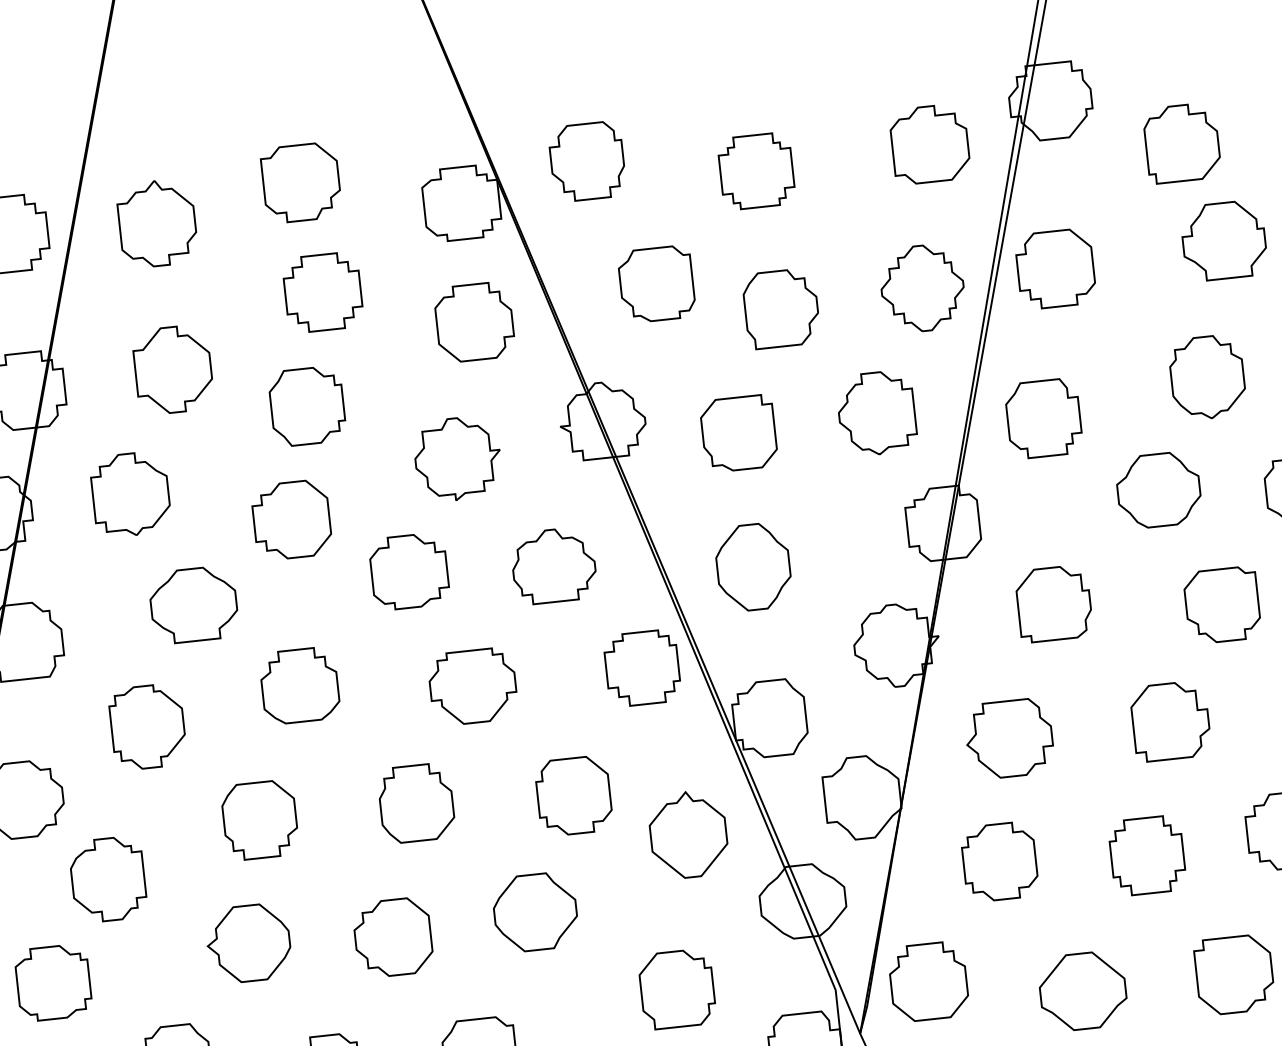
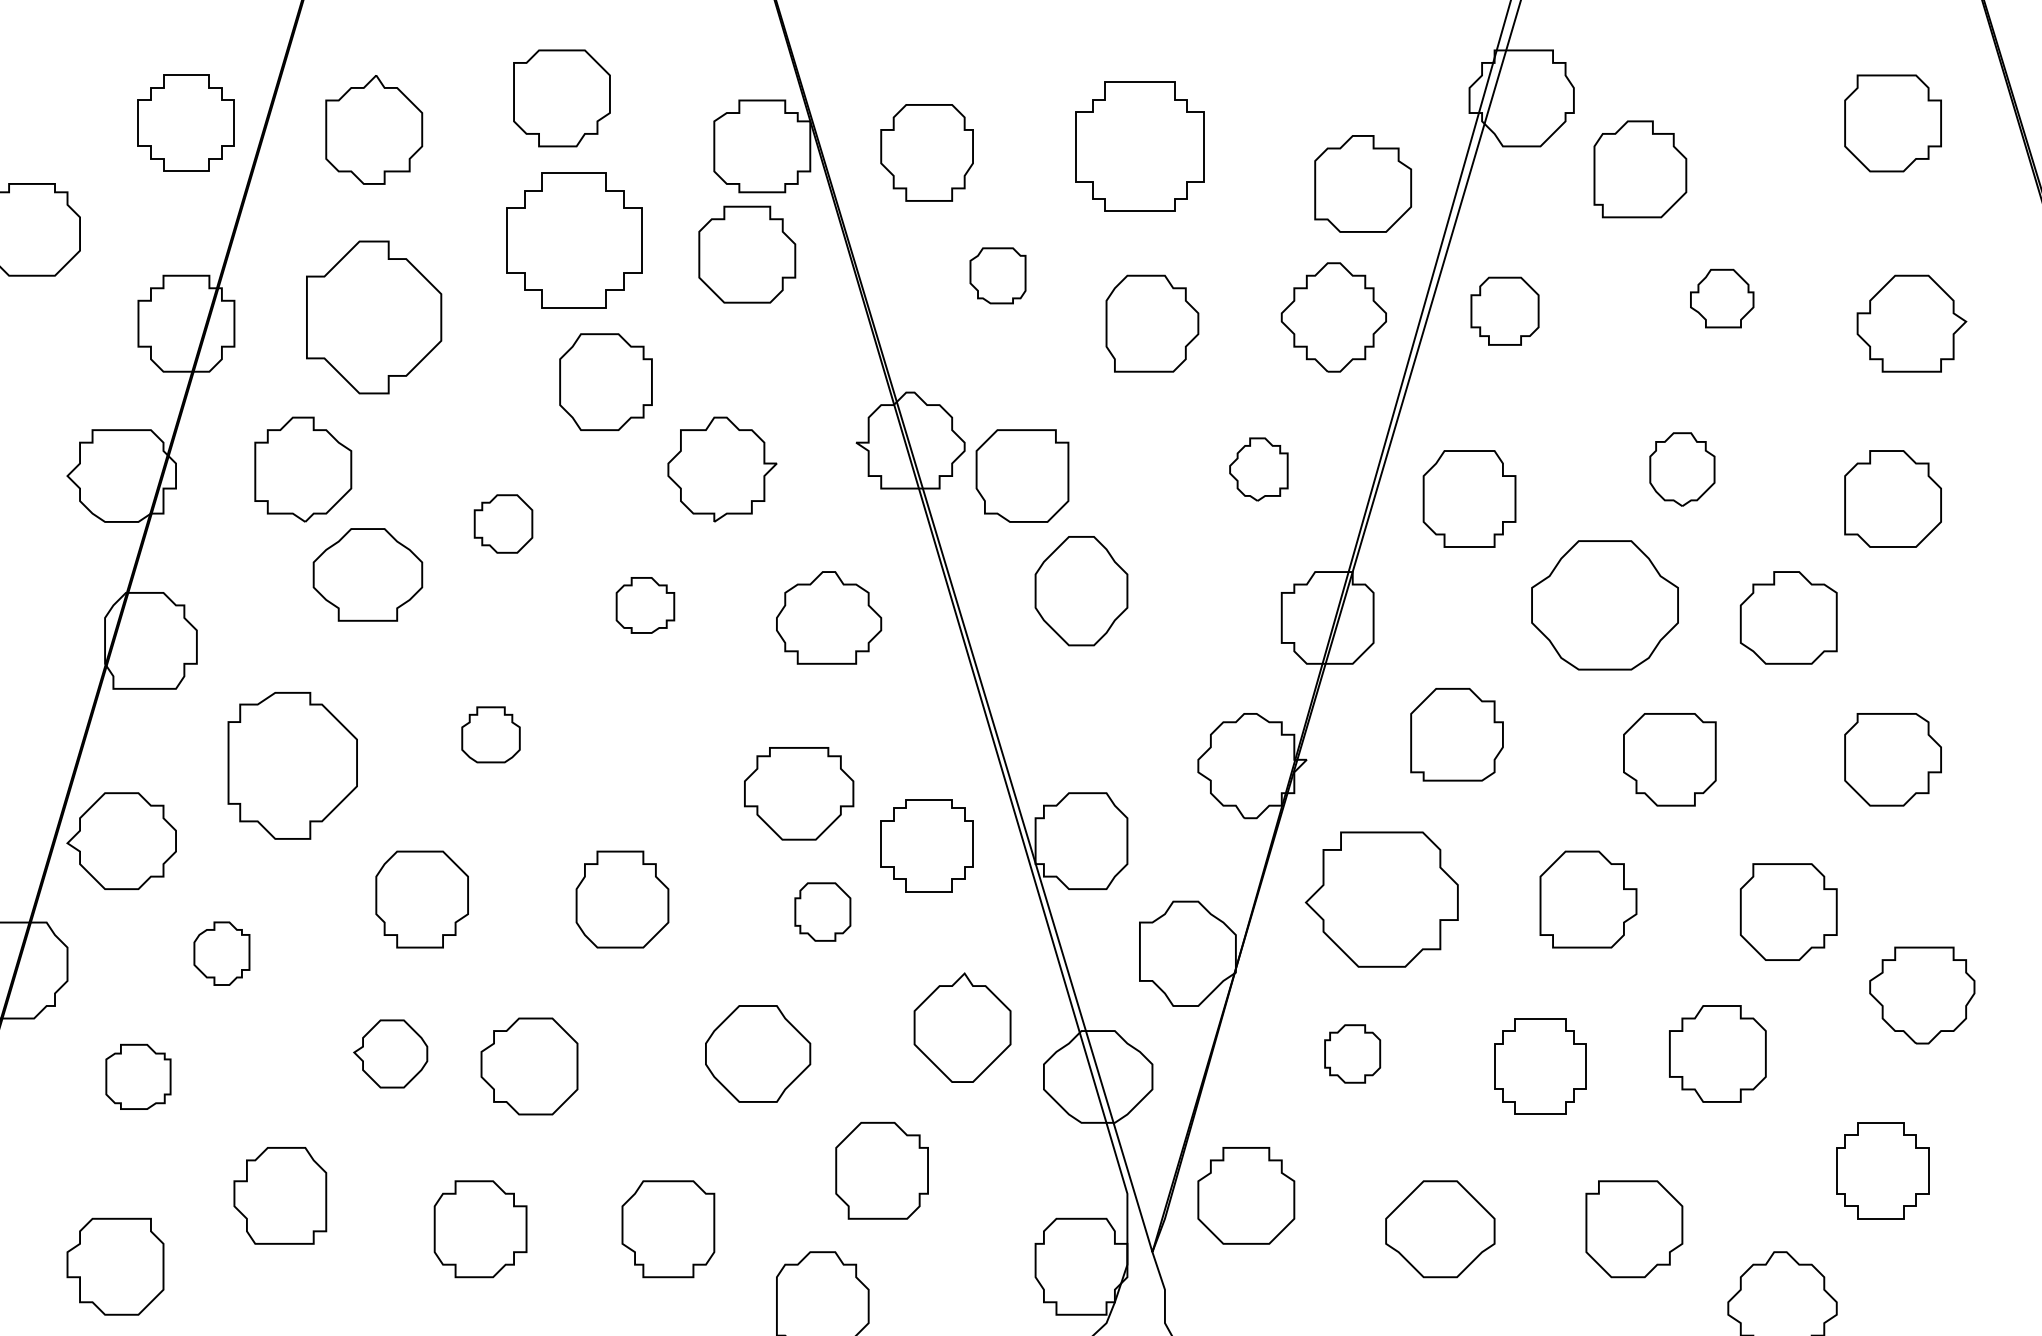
part: (930, 143) -> (1363, 183), moved
part: (1182, 143) -> (1640, 169), moved
part: (586, 161) -> (926, 152), moved
part: (756, 170) -> (1139, 145), size x1.4
part: (1224, 240) -> (1722, 298), size x0.6
part: (1055, 269) -> (1504, 311), size x0.7
part: (656, 284) -> (997, 275), size x0.6
part: (323, 291) -> (574, 239), size x1.4
part: (474, 322) -> (747, 254), moved
part: (173, 369) -> (374, 317), size x1.4
part: (1207, 377) -> (1682, 469), size x0.7
part: (306, 405) -> (605, 381), moved
part: (876, 413) -> (1258, 469), size x0.6
part: (738, 433) -> (1022, 475), moved
part: (1159, 490) -> (1605, 605), size x1.4
part: (291, 519) -> (503, 523), size x0.6
part: (753, 567) -> (1081, 591), moved
part: (409, 571) -> (645, 605), size x0.6
part: (193, 604) -> (367, 574), moved
part: (641, 668) -> (926, 845), moved
part: (299, 685) -> (490, 734), size x0.6
part: (473, 686) -> (799, 793), moved
part: (147, 727) -> (292, 766), size x1.4
part: (1009, 738) -> (1381, 899), size x1.4
part: (573, 795) -> (822, 911), size x0.6
part: (688, 834) -> (962, 1027), moved
part: (999, 861) -> (1352, 1053), size x0.6
part: (107, 879) -> (221, 953), size x0.6
part: (393, 937) -> (529, 1066), moved
part: (248, 943) -> (390, 1053), size x0.7
part: (53, 982) -> (138, 1076), size x0.7
part: (676, 989) -> (881, 1170), moved

